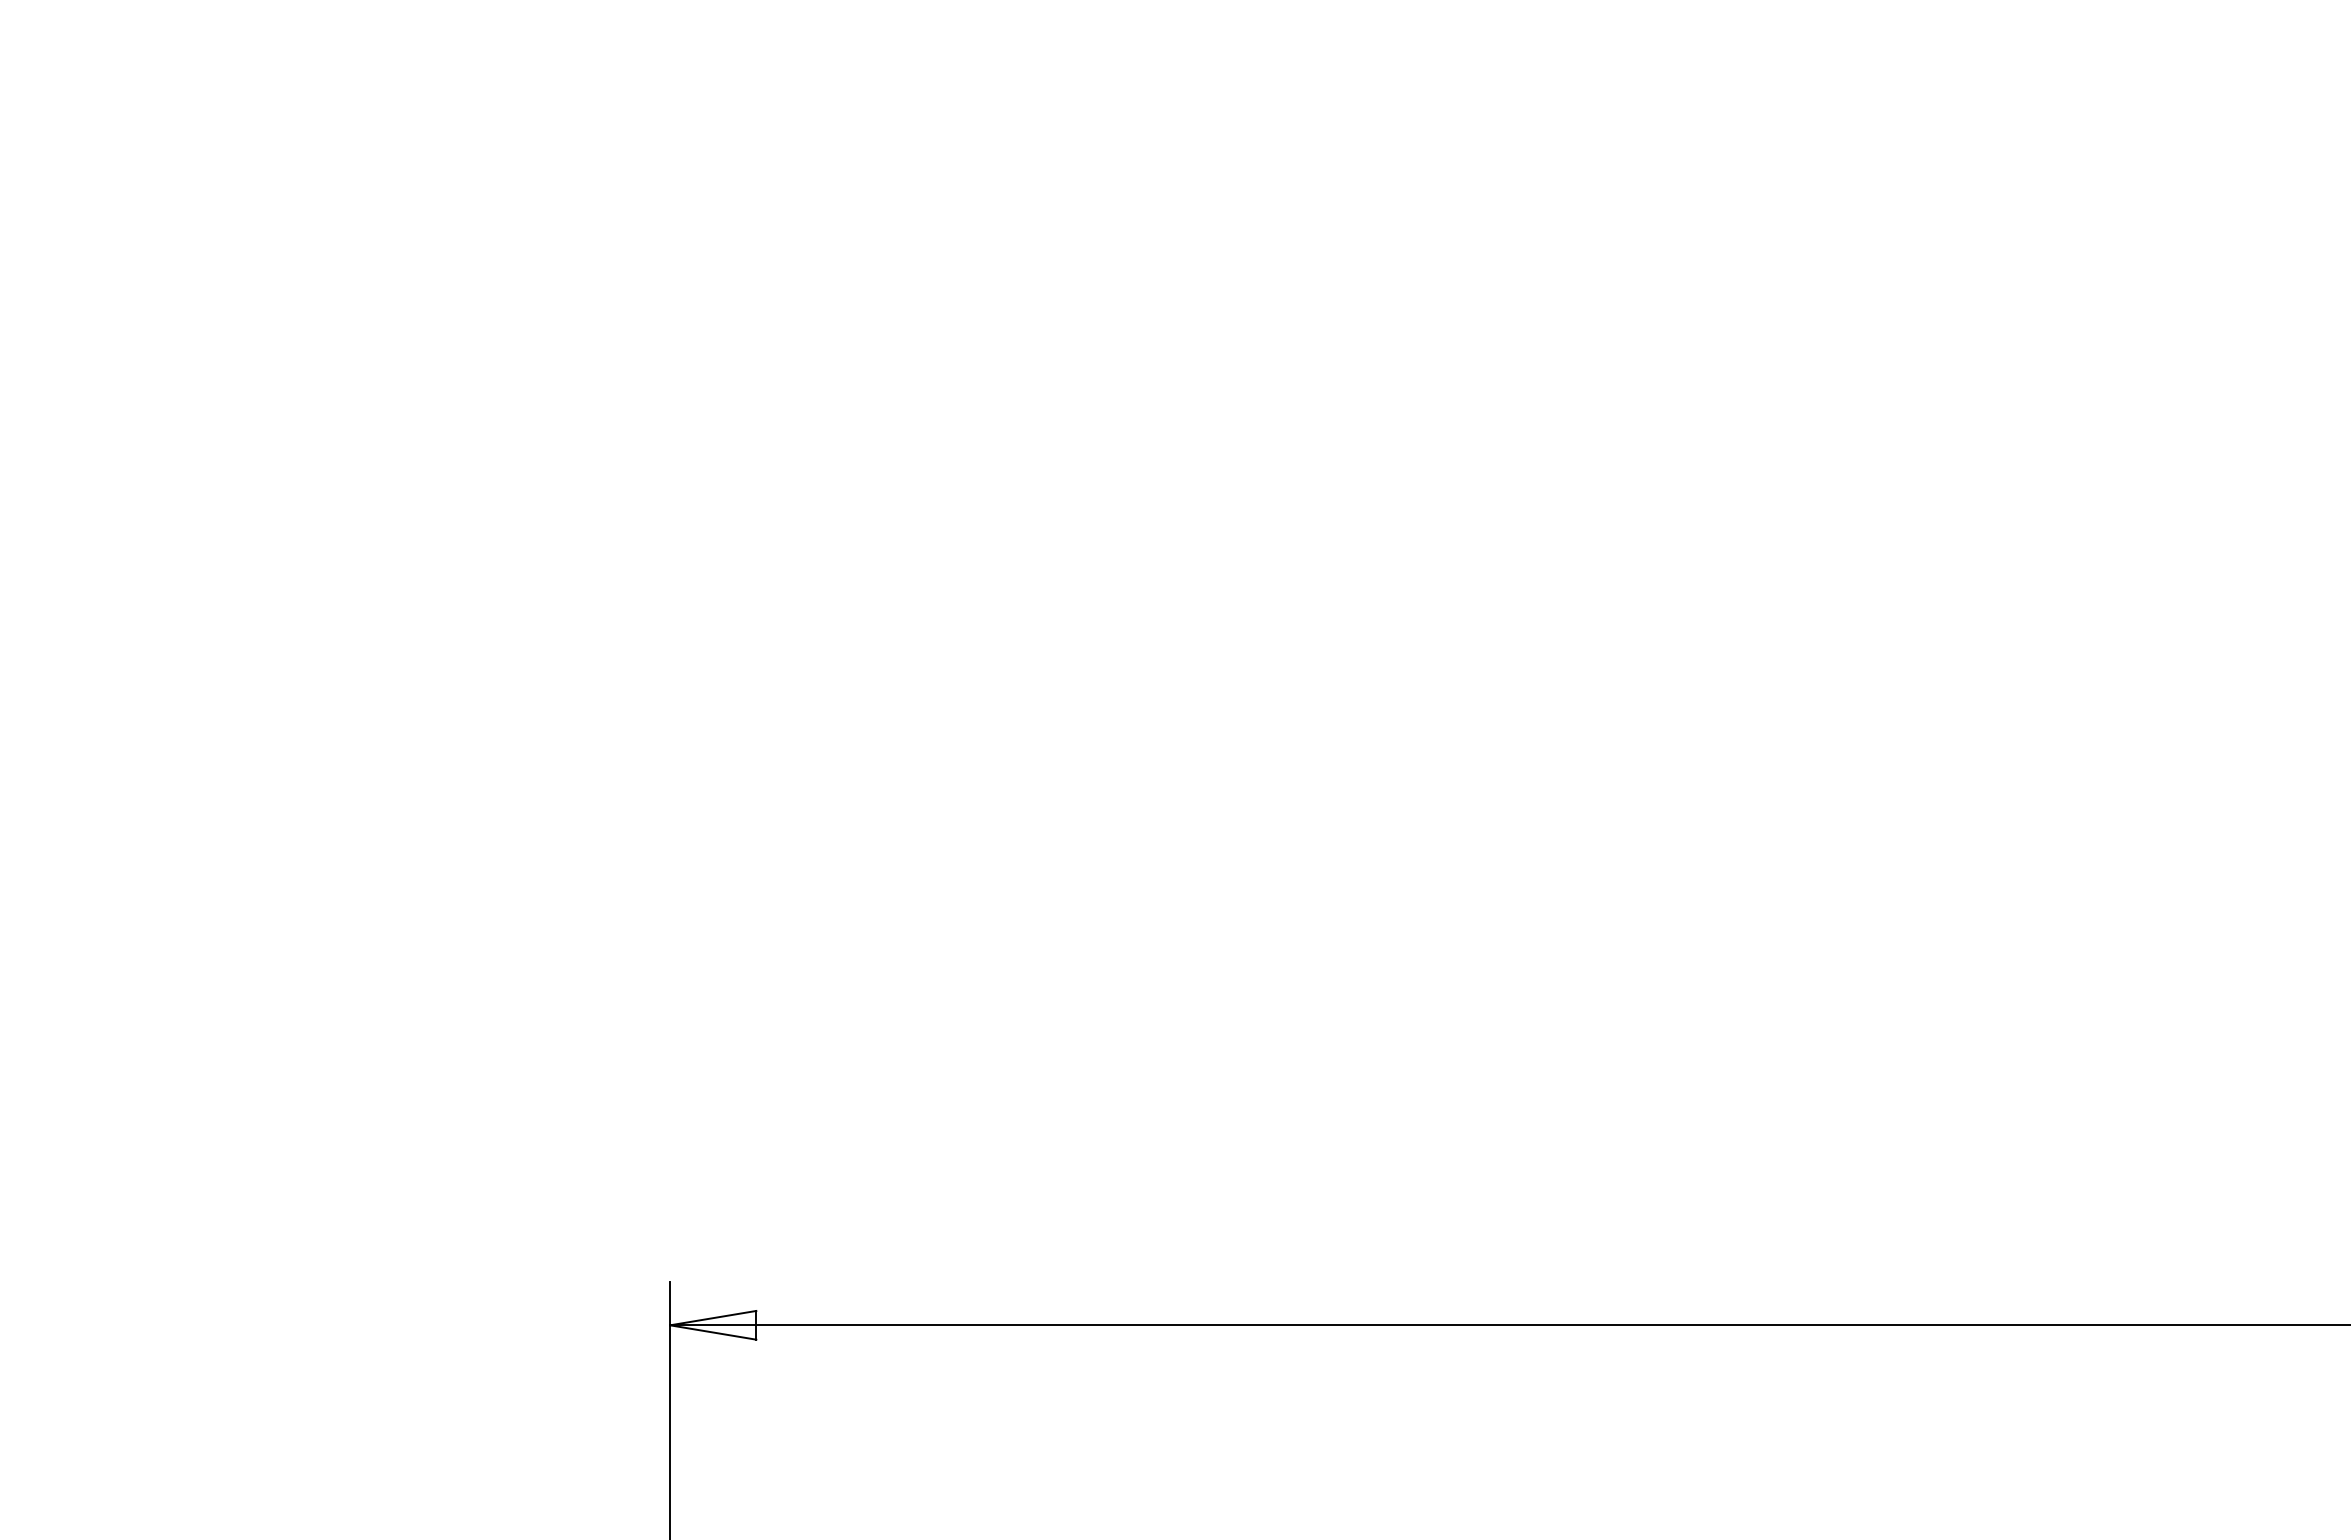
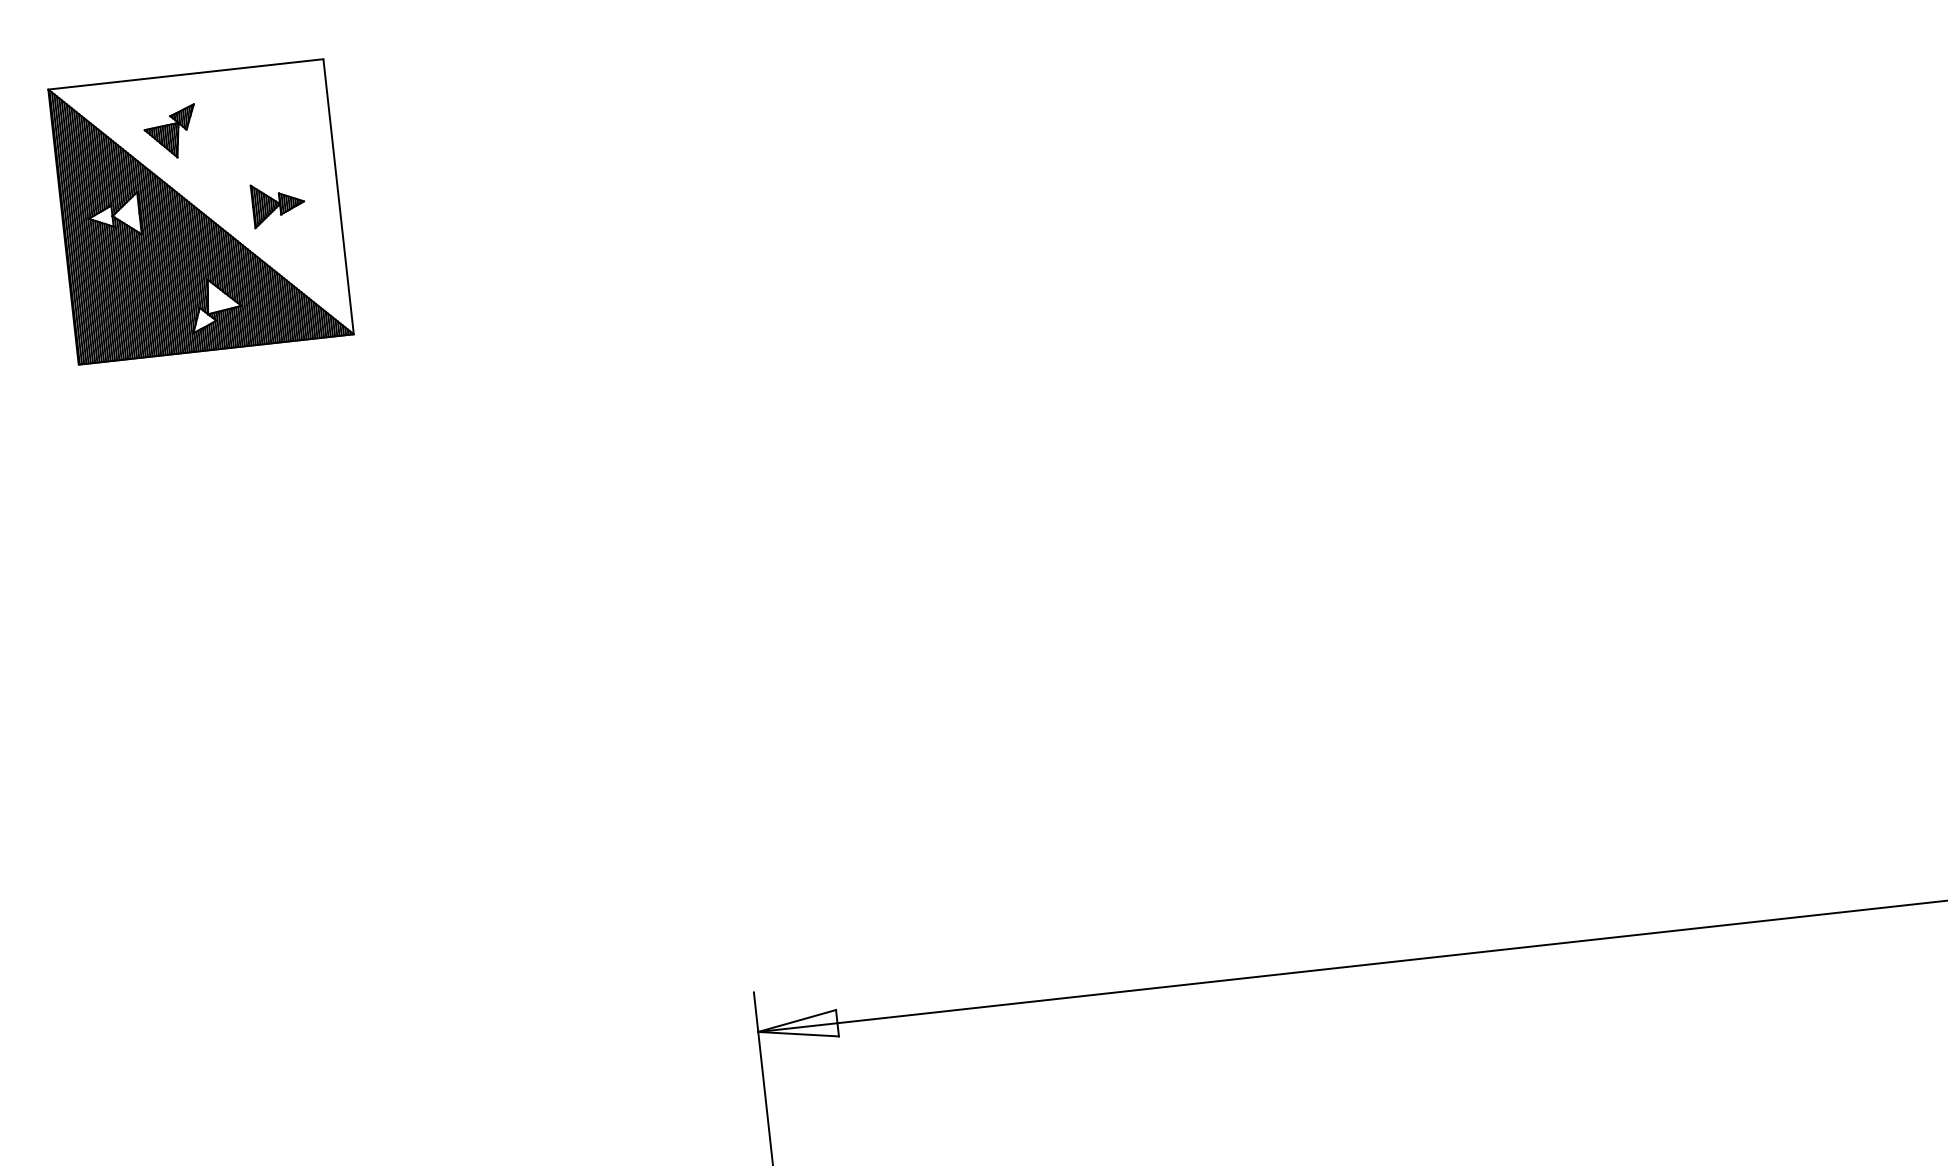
part: (168, 377) -> (201, 211), added

